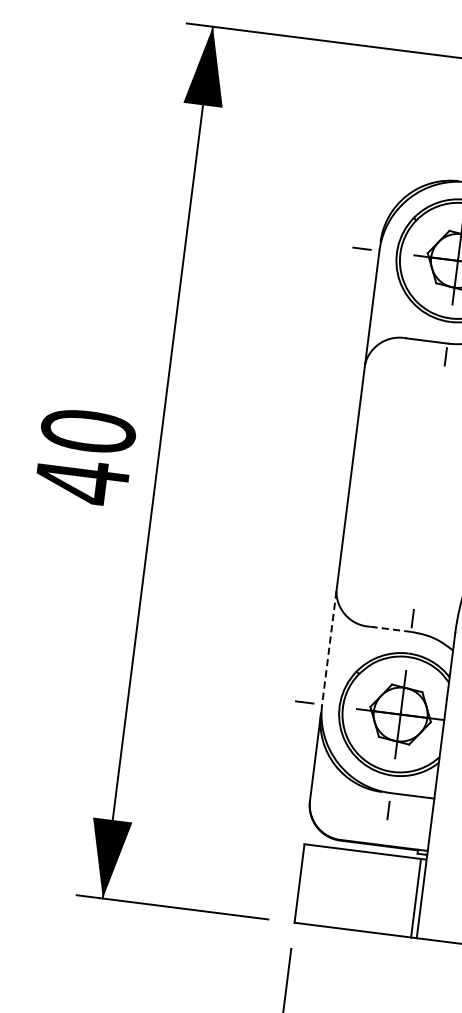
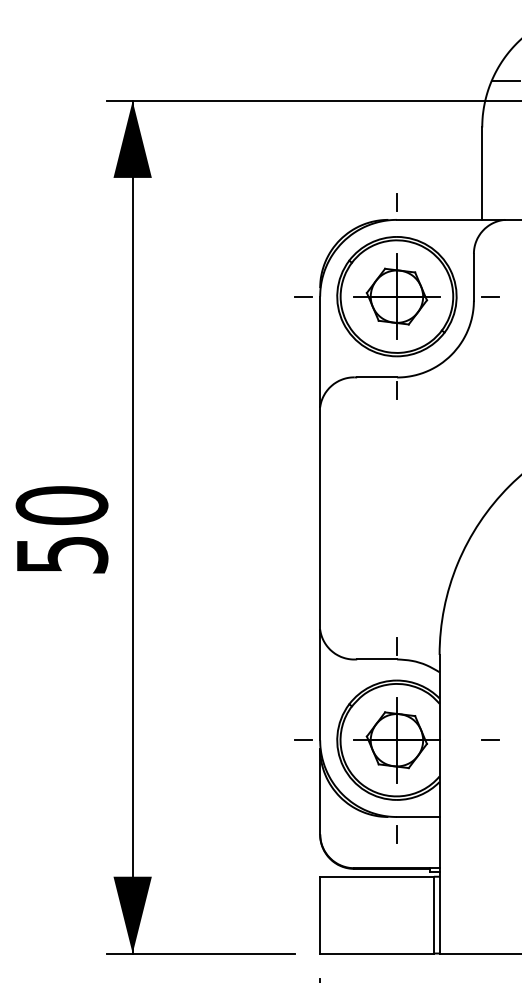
text: (82, 481) -> (62, 554), 40 -> 50
line: (391, 629) -> (377, 659), dashed -> solid
line: (329, 648) -> (320, 685), dashed -> solid

